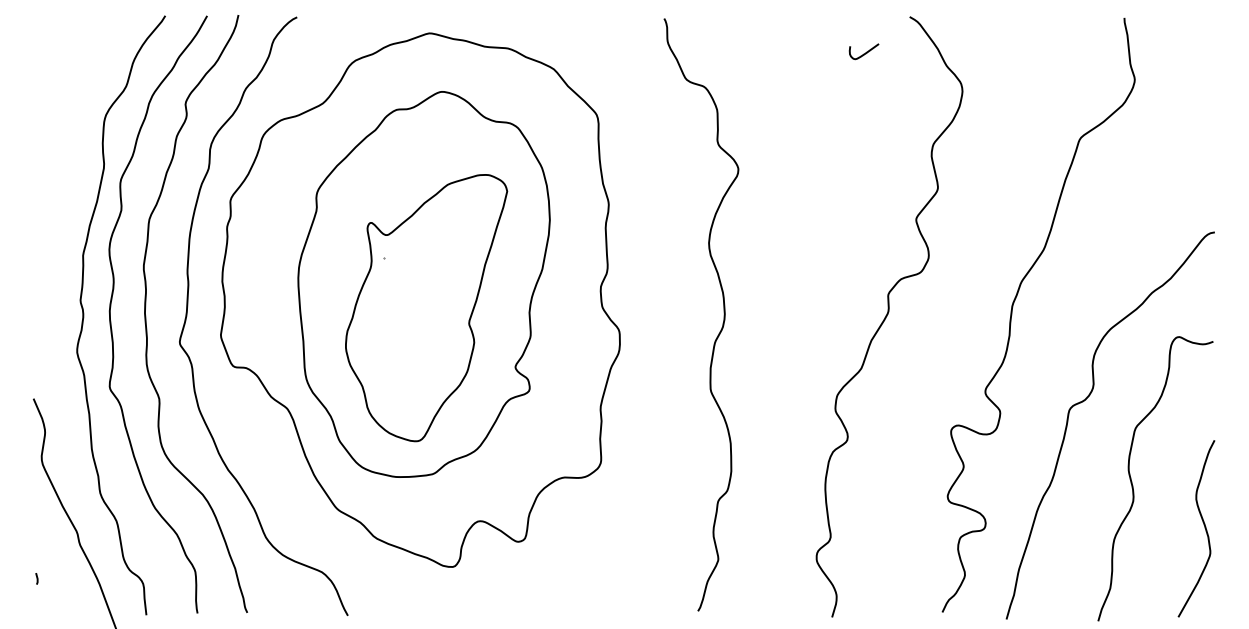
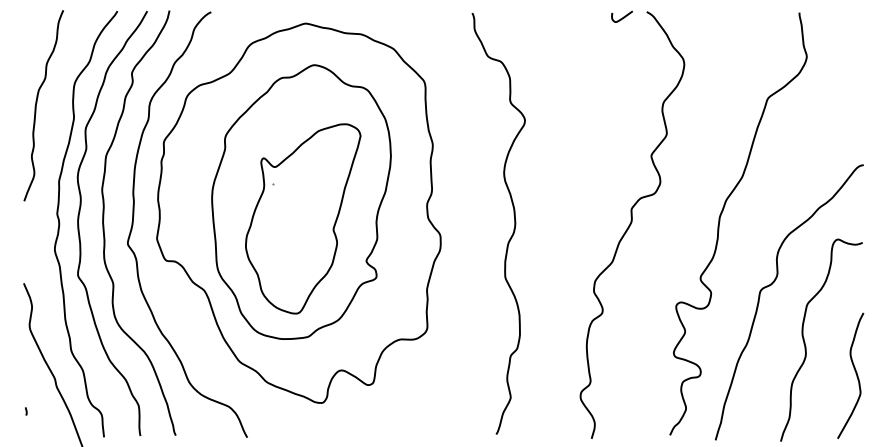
curve: (863, 53) -> (621, 18), moved
curve: (52, 144) -> (37, 102), added

